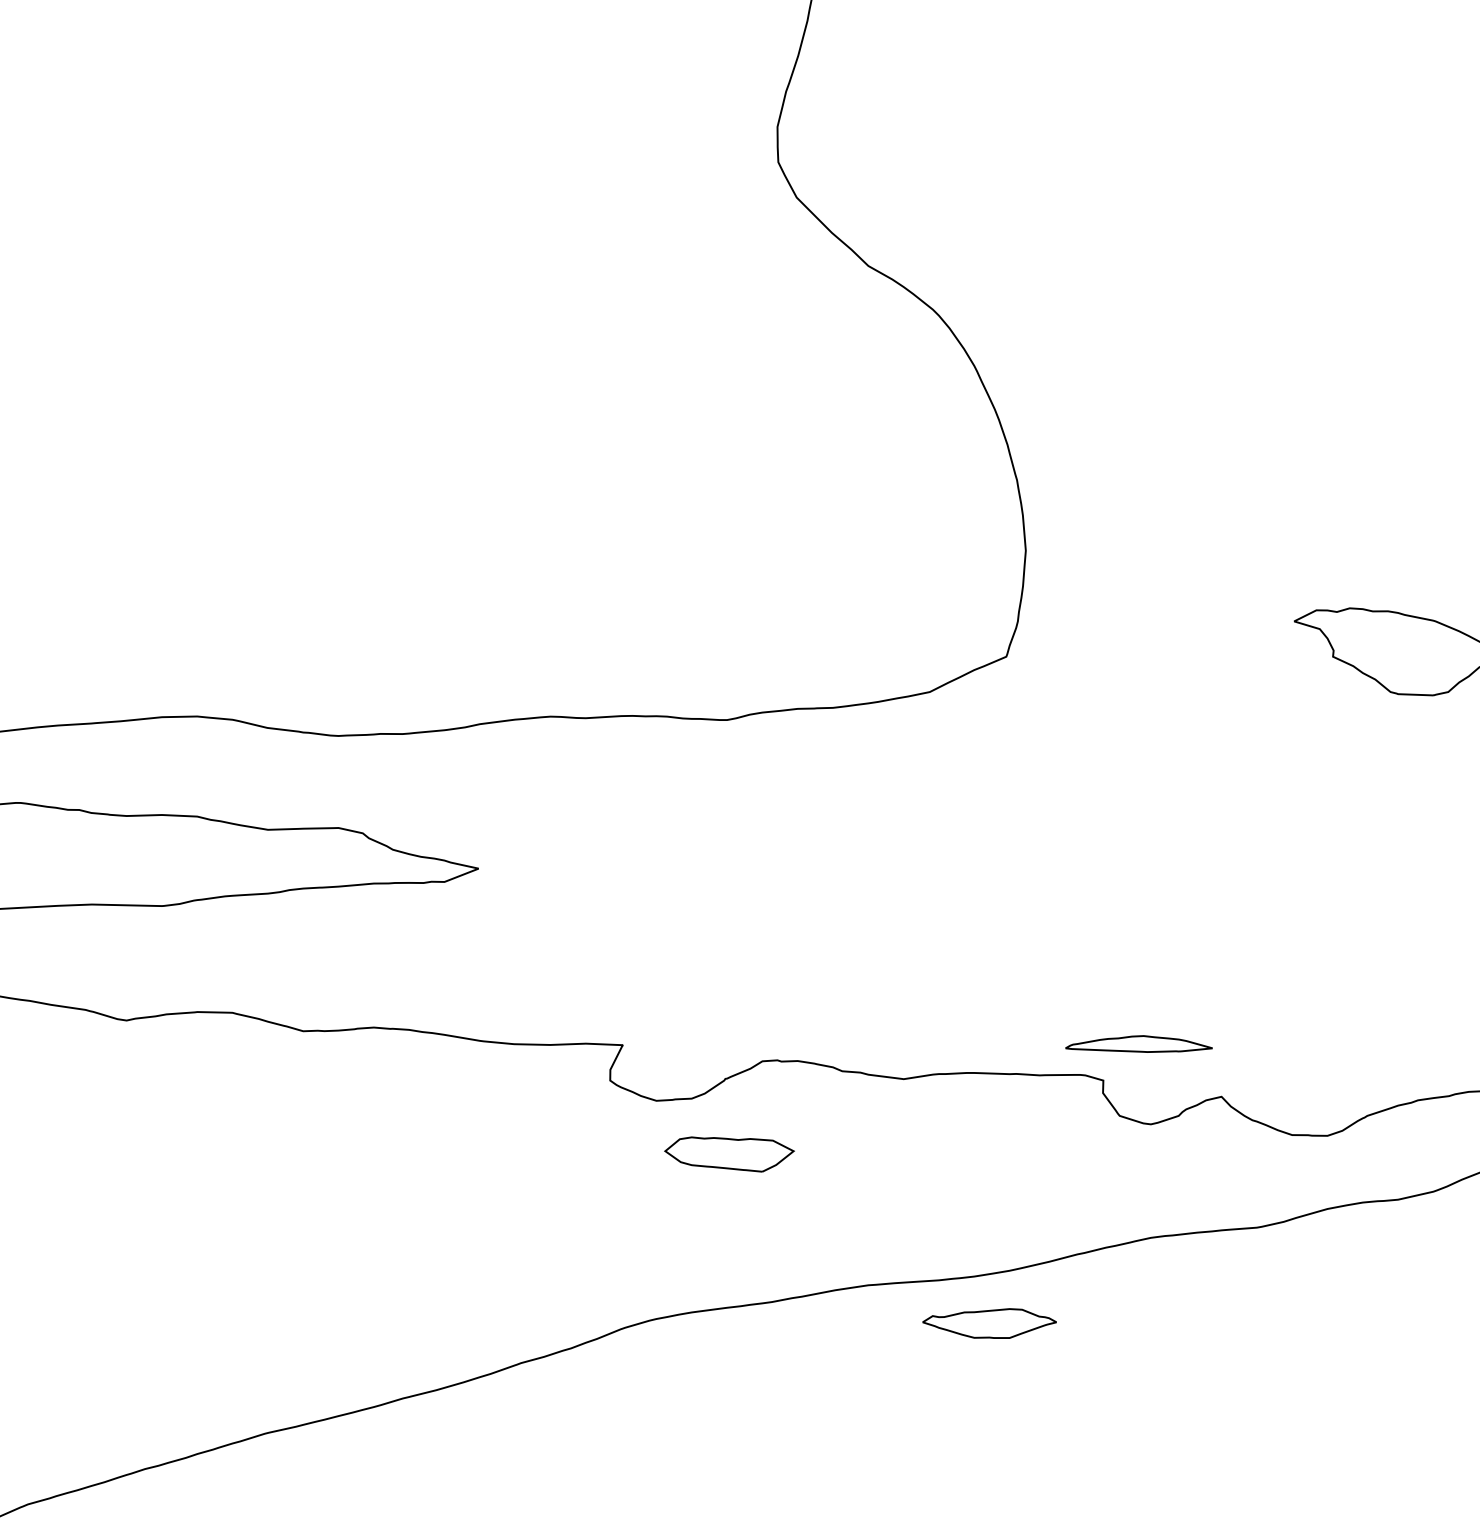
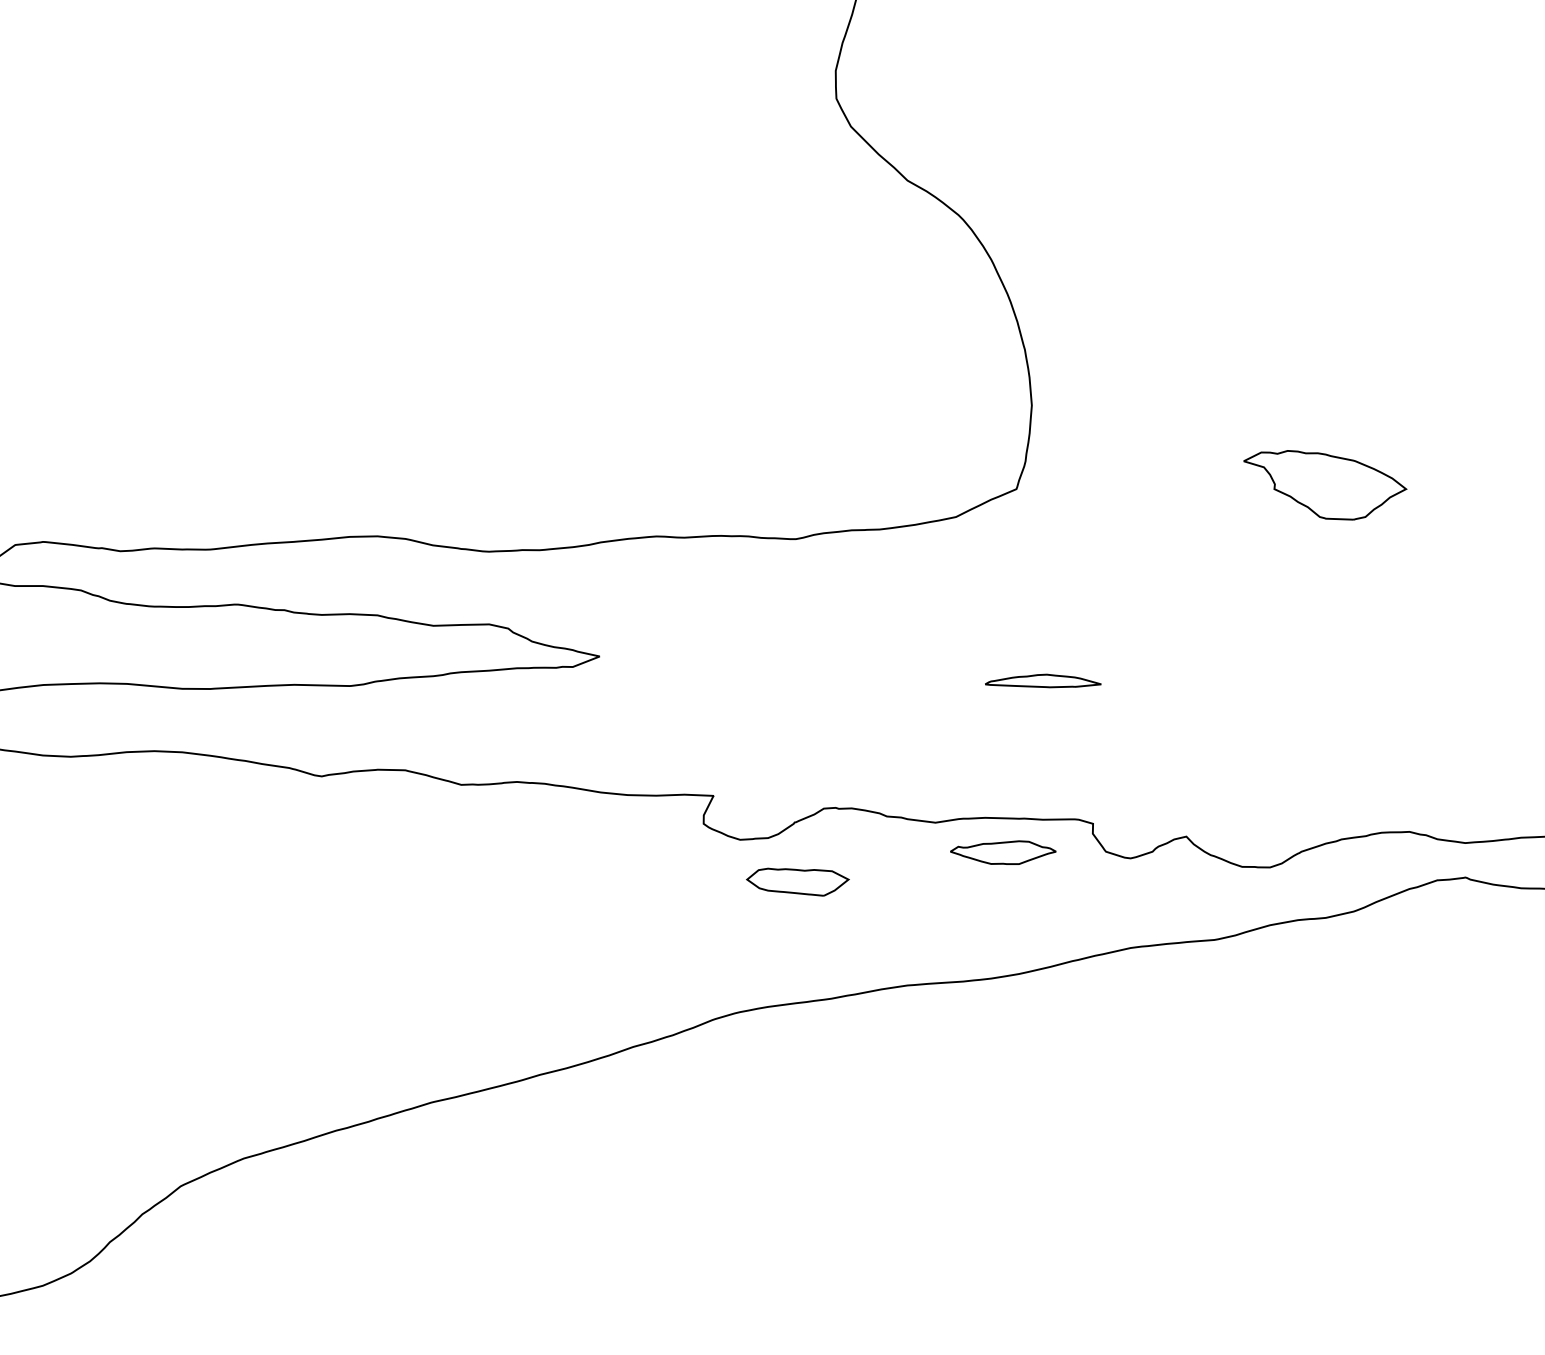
part: (1139, 1043) -> (1043, 680), moved
part: (989, 1323) -> (1003, 852), moved

